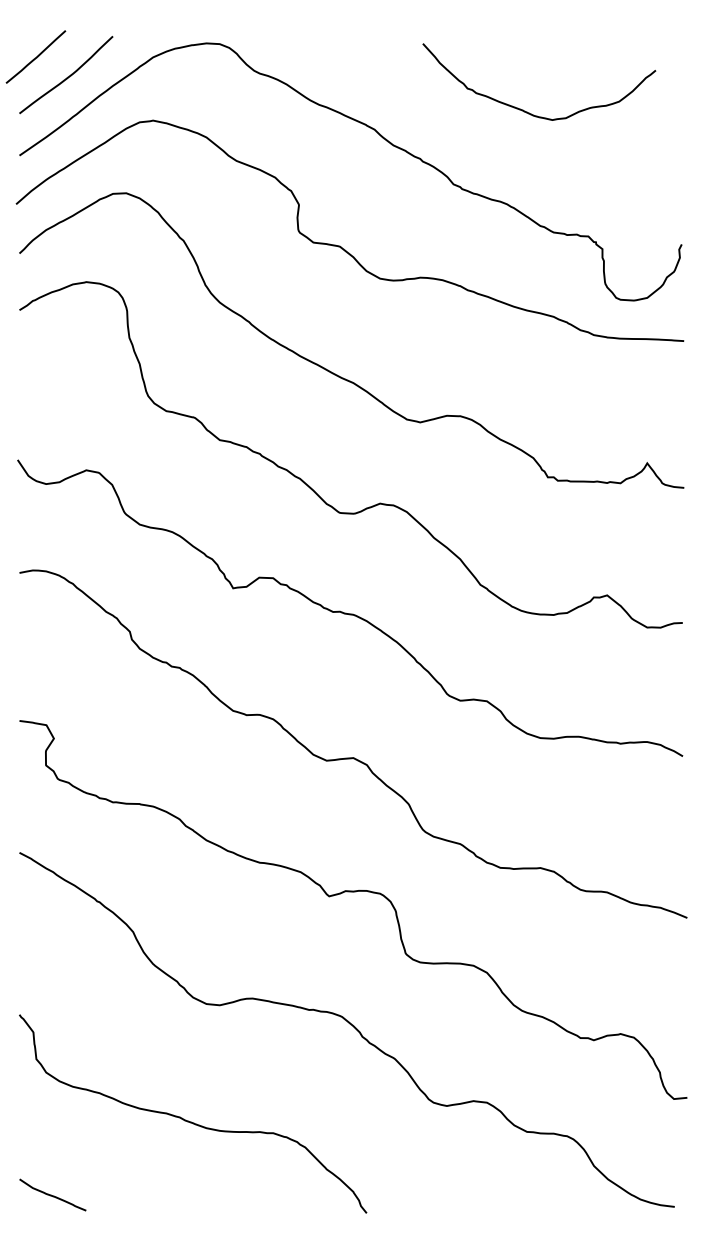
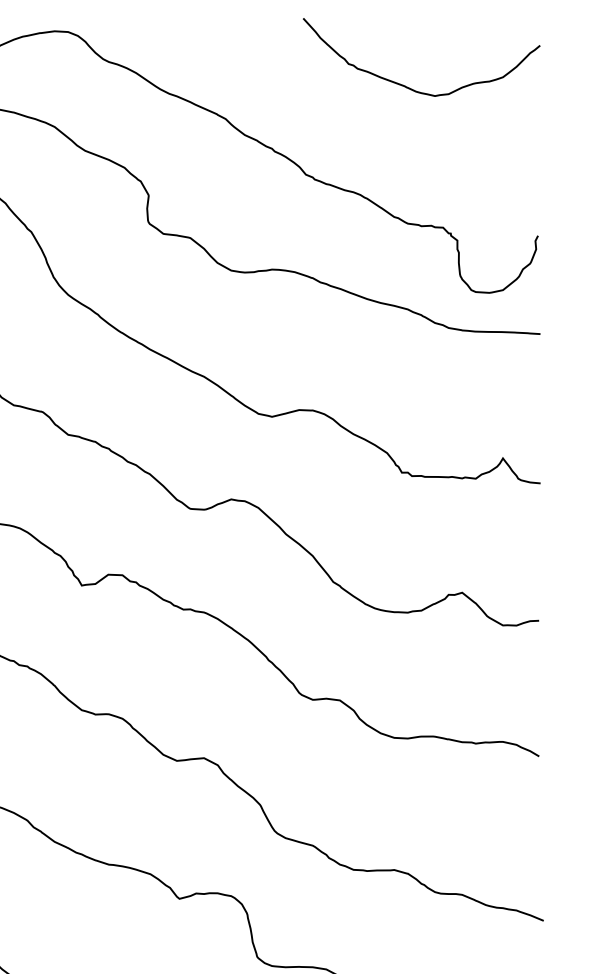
curve: (523, 109) -> (405, 85), moved

